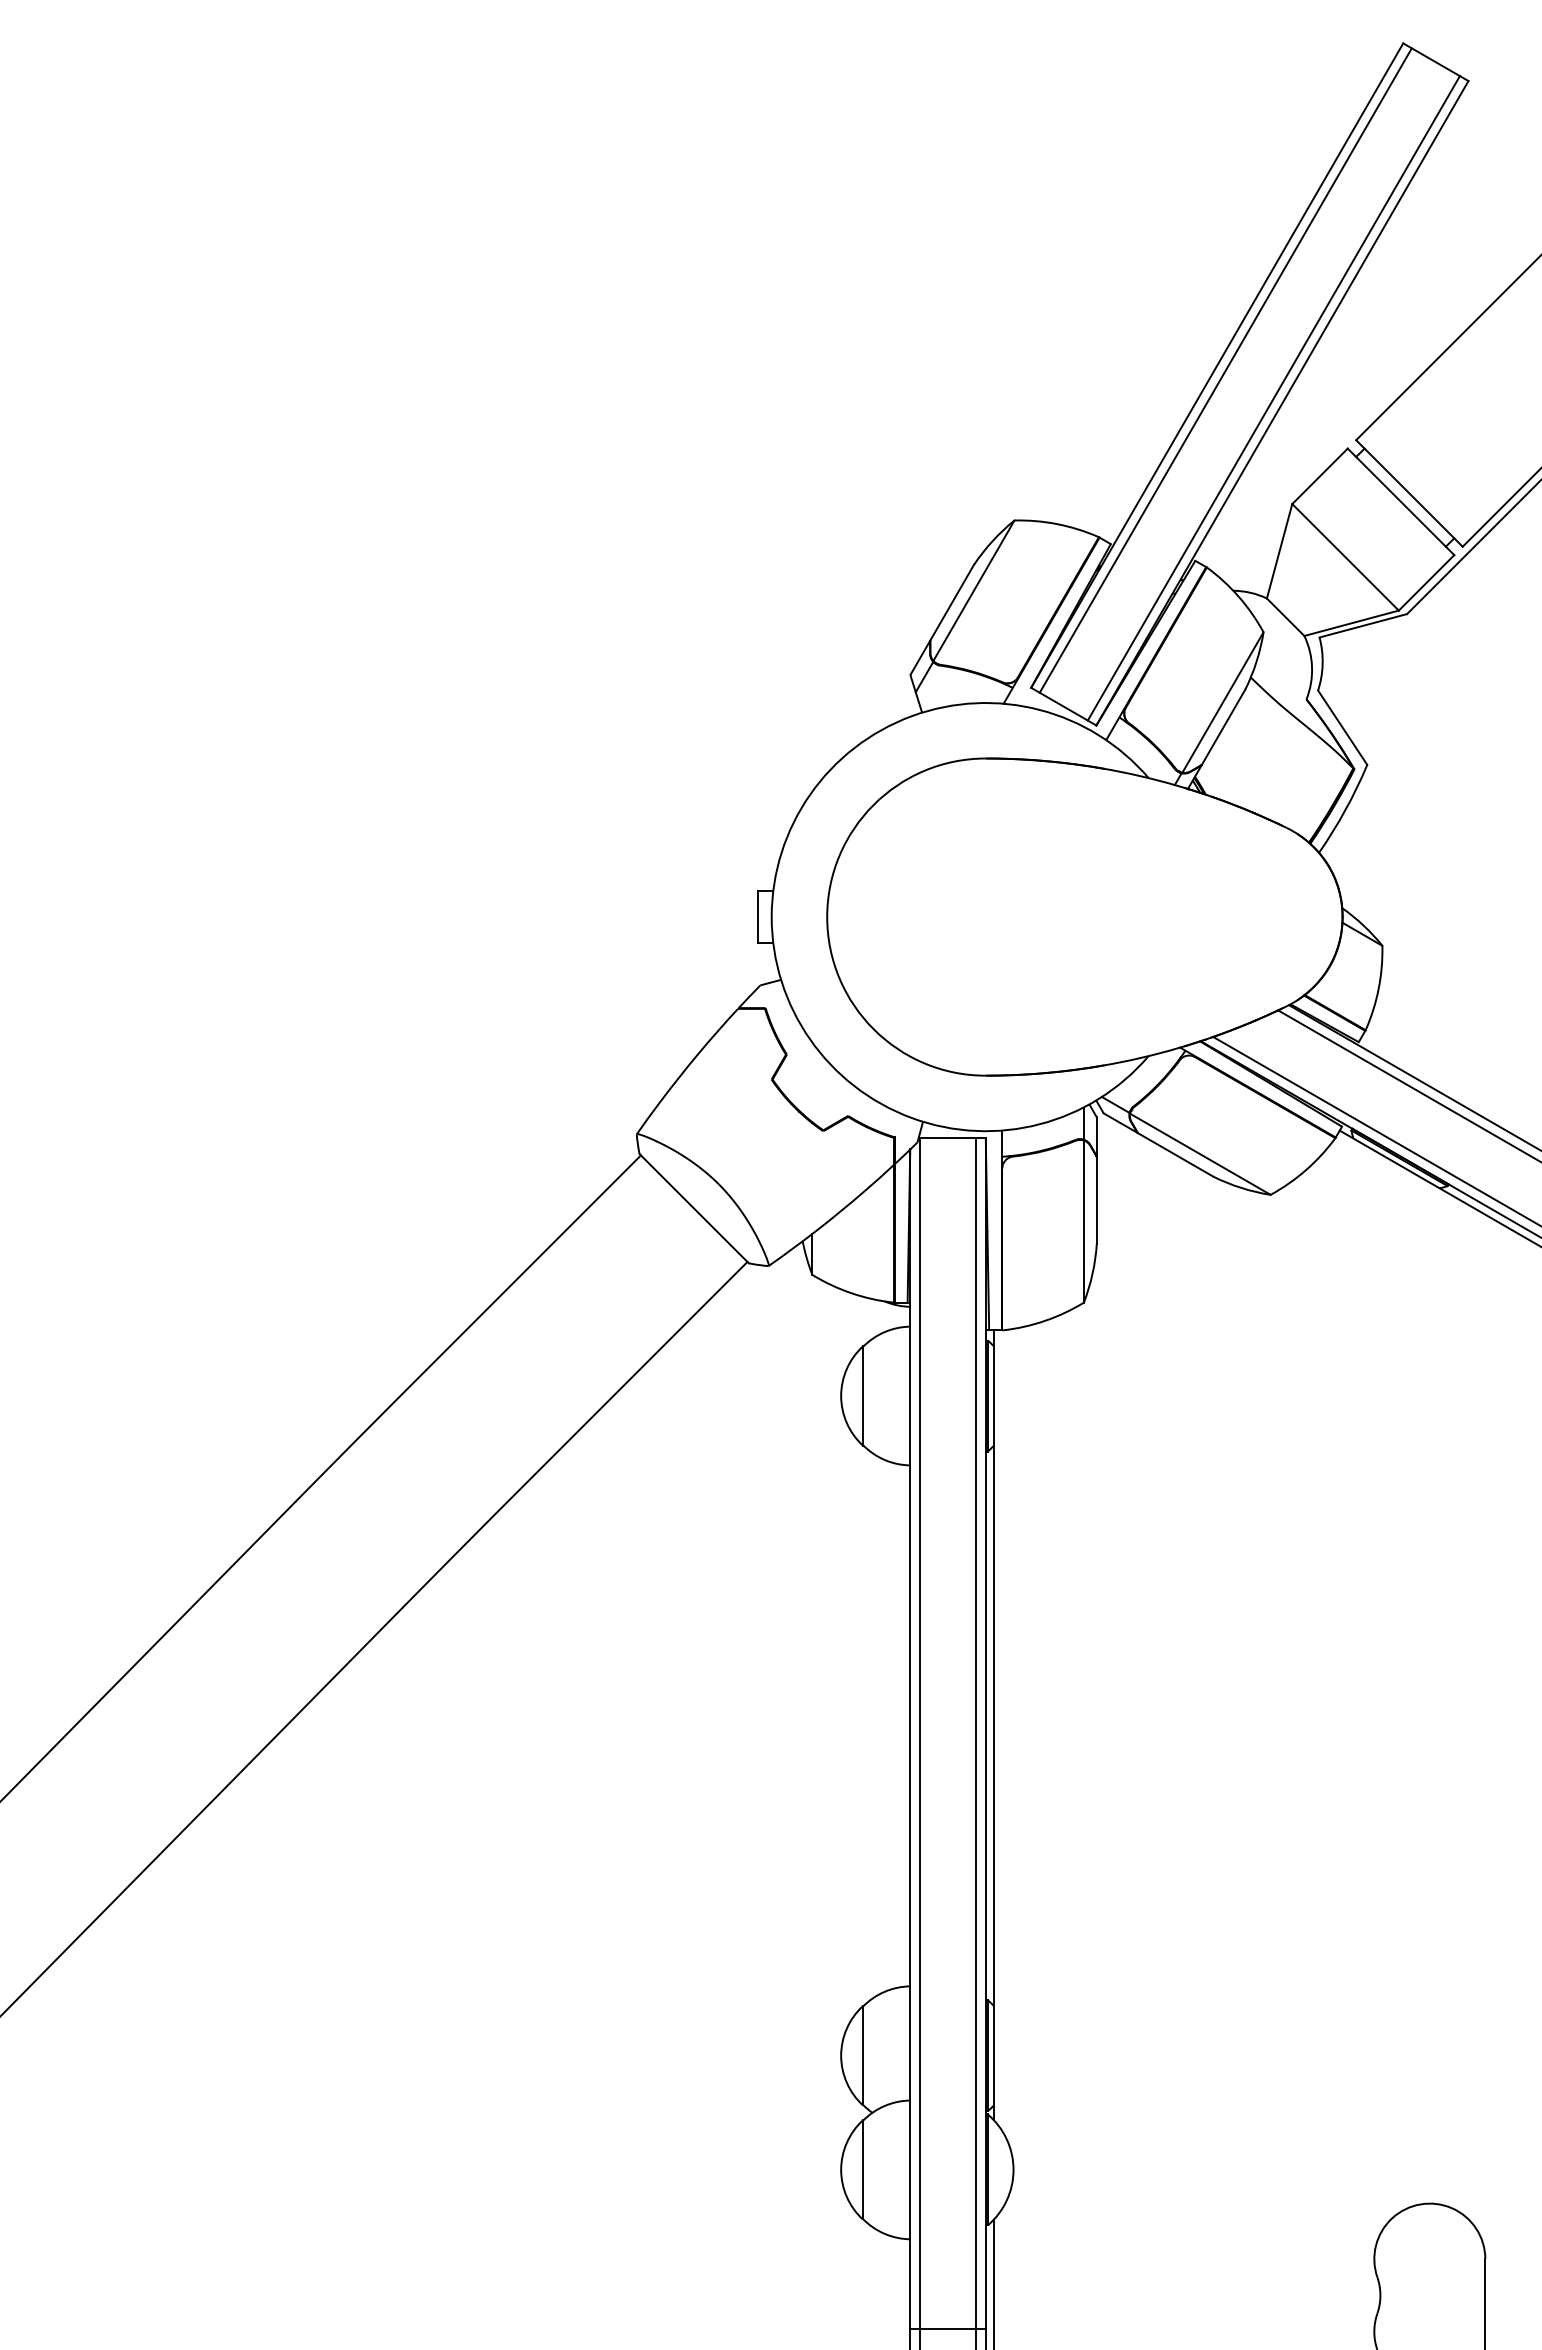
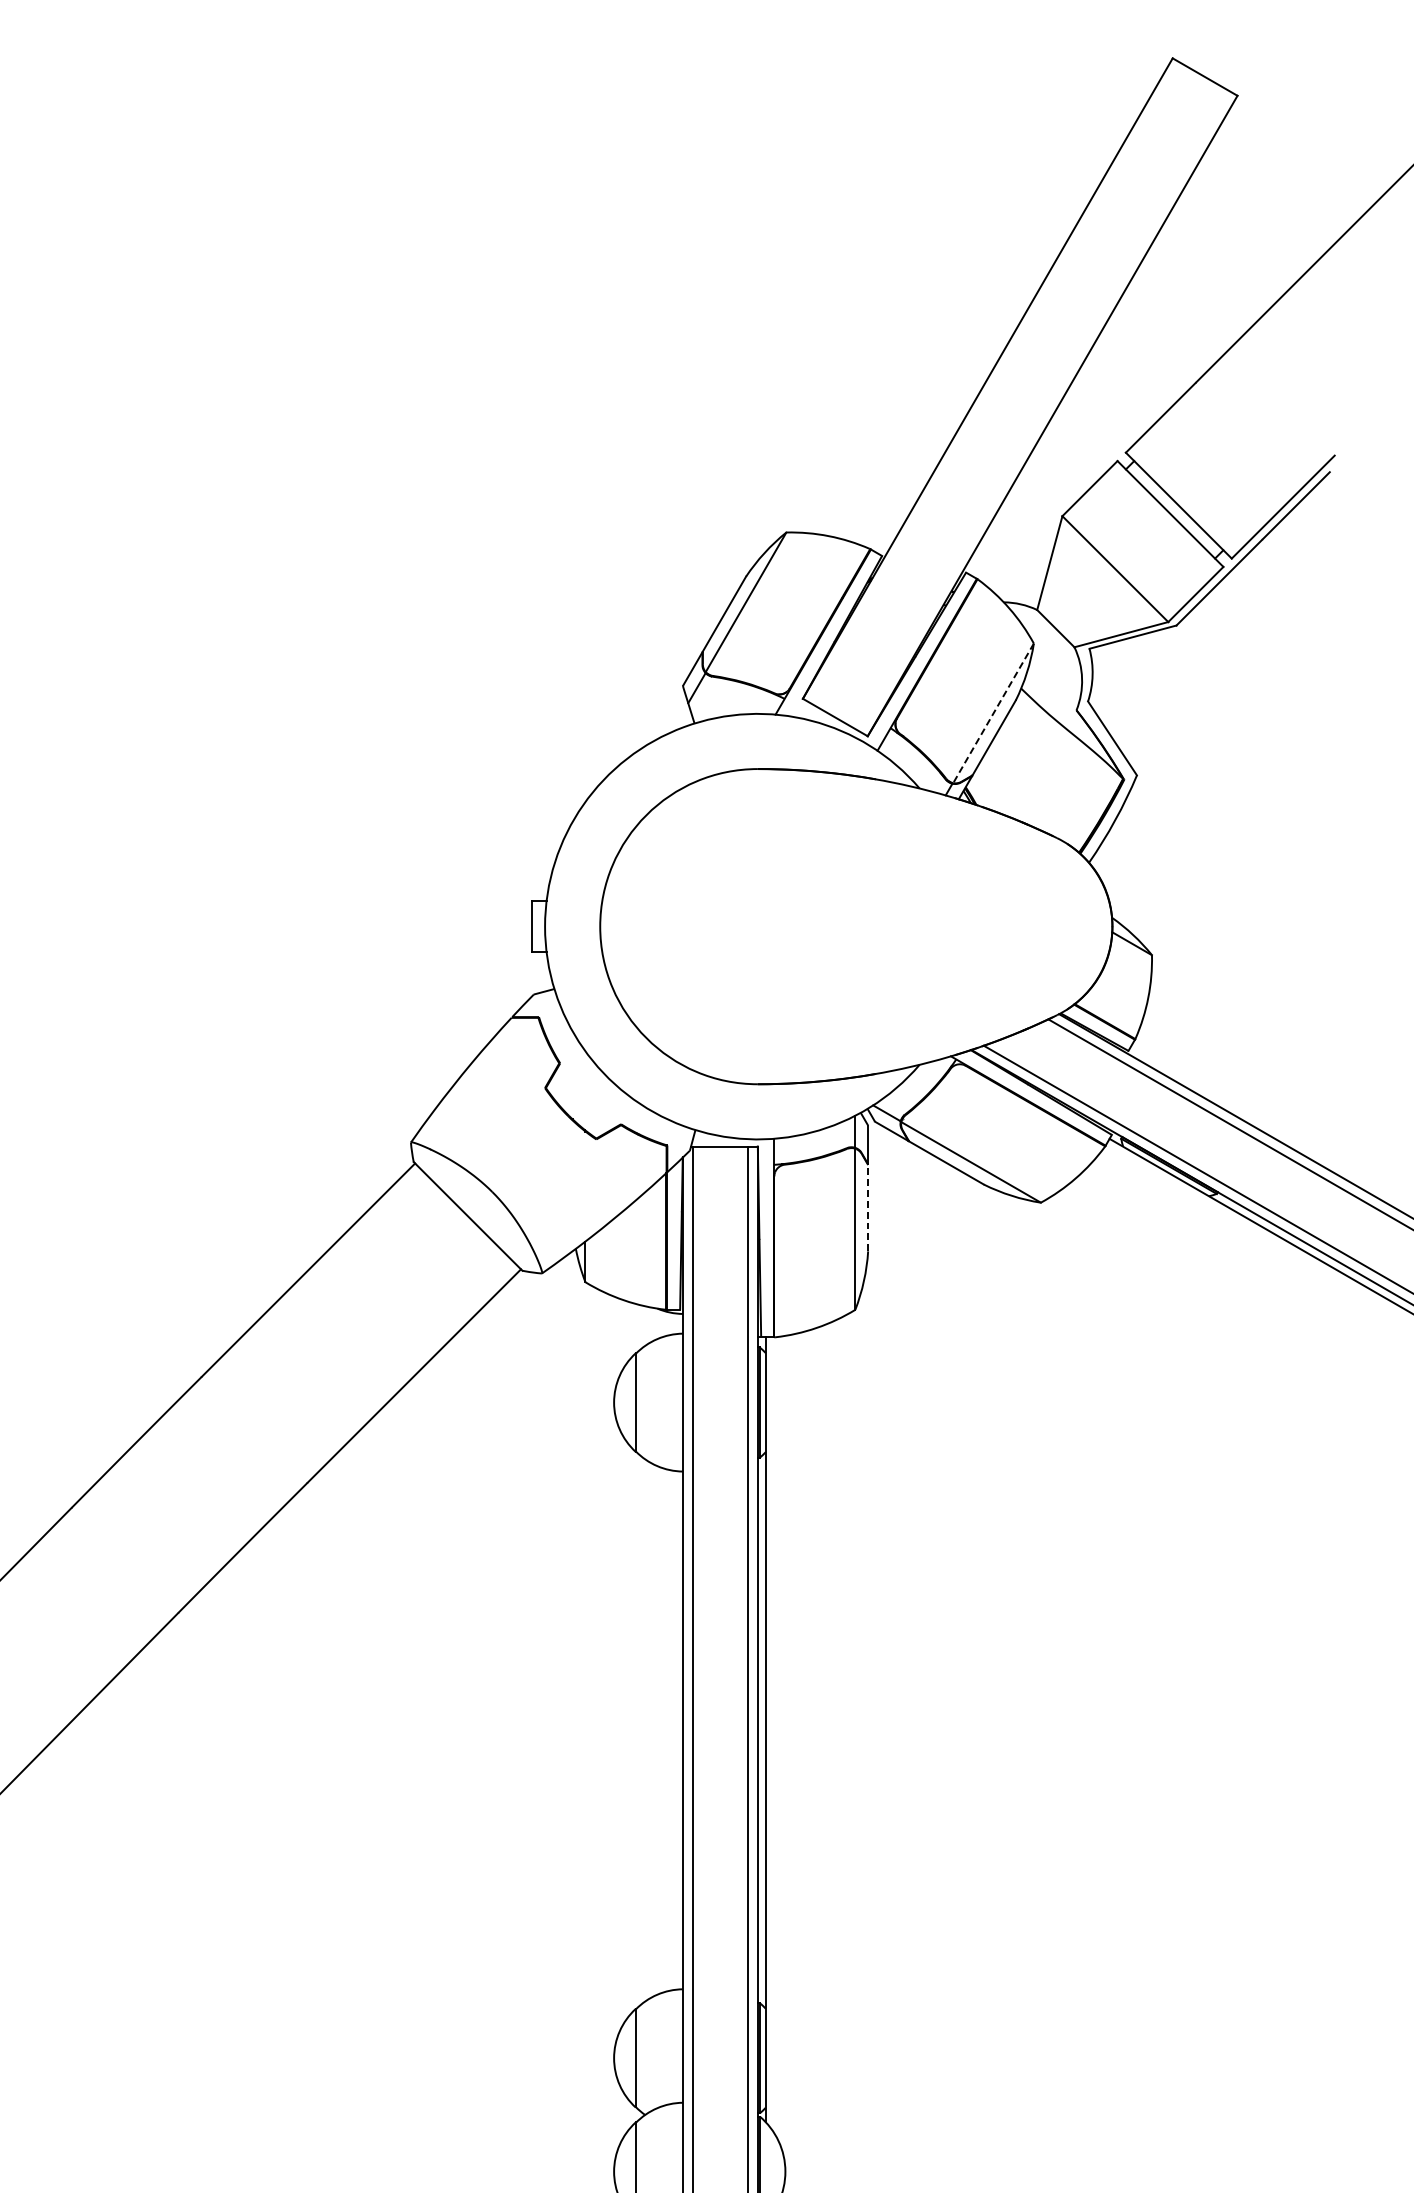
line: (1225, 370) -> (996, 383), removed
line: (1273, 398) -> (1043, 411), removed
line: (1222, 702) -> (993, 713), solid -> dashed
line: (1096, 1199) -> (867, 1207), solid -> dashed

